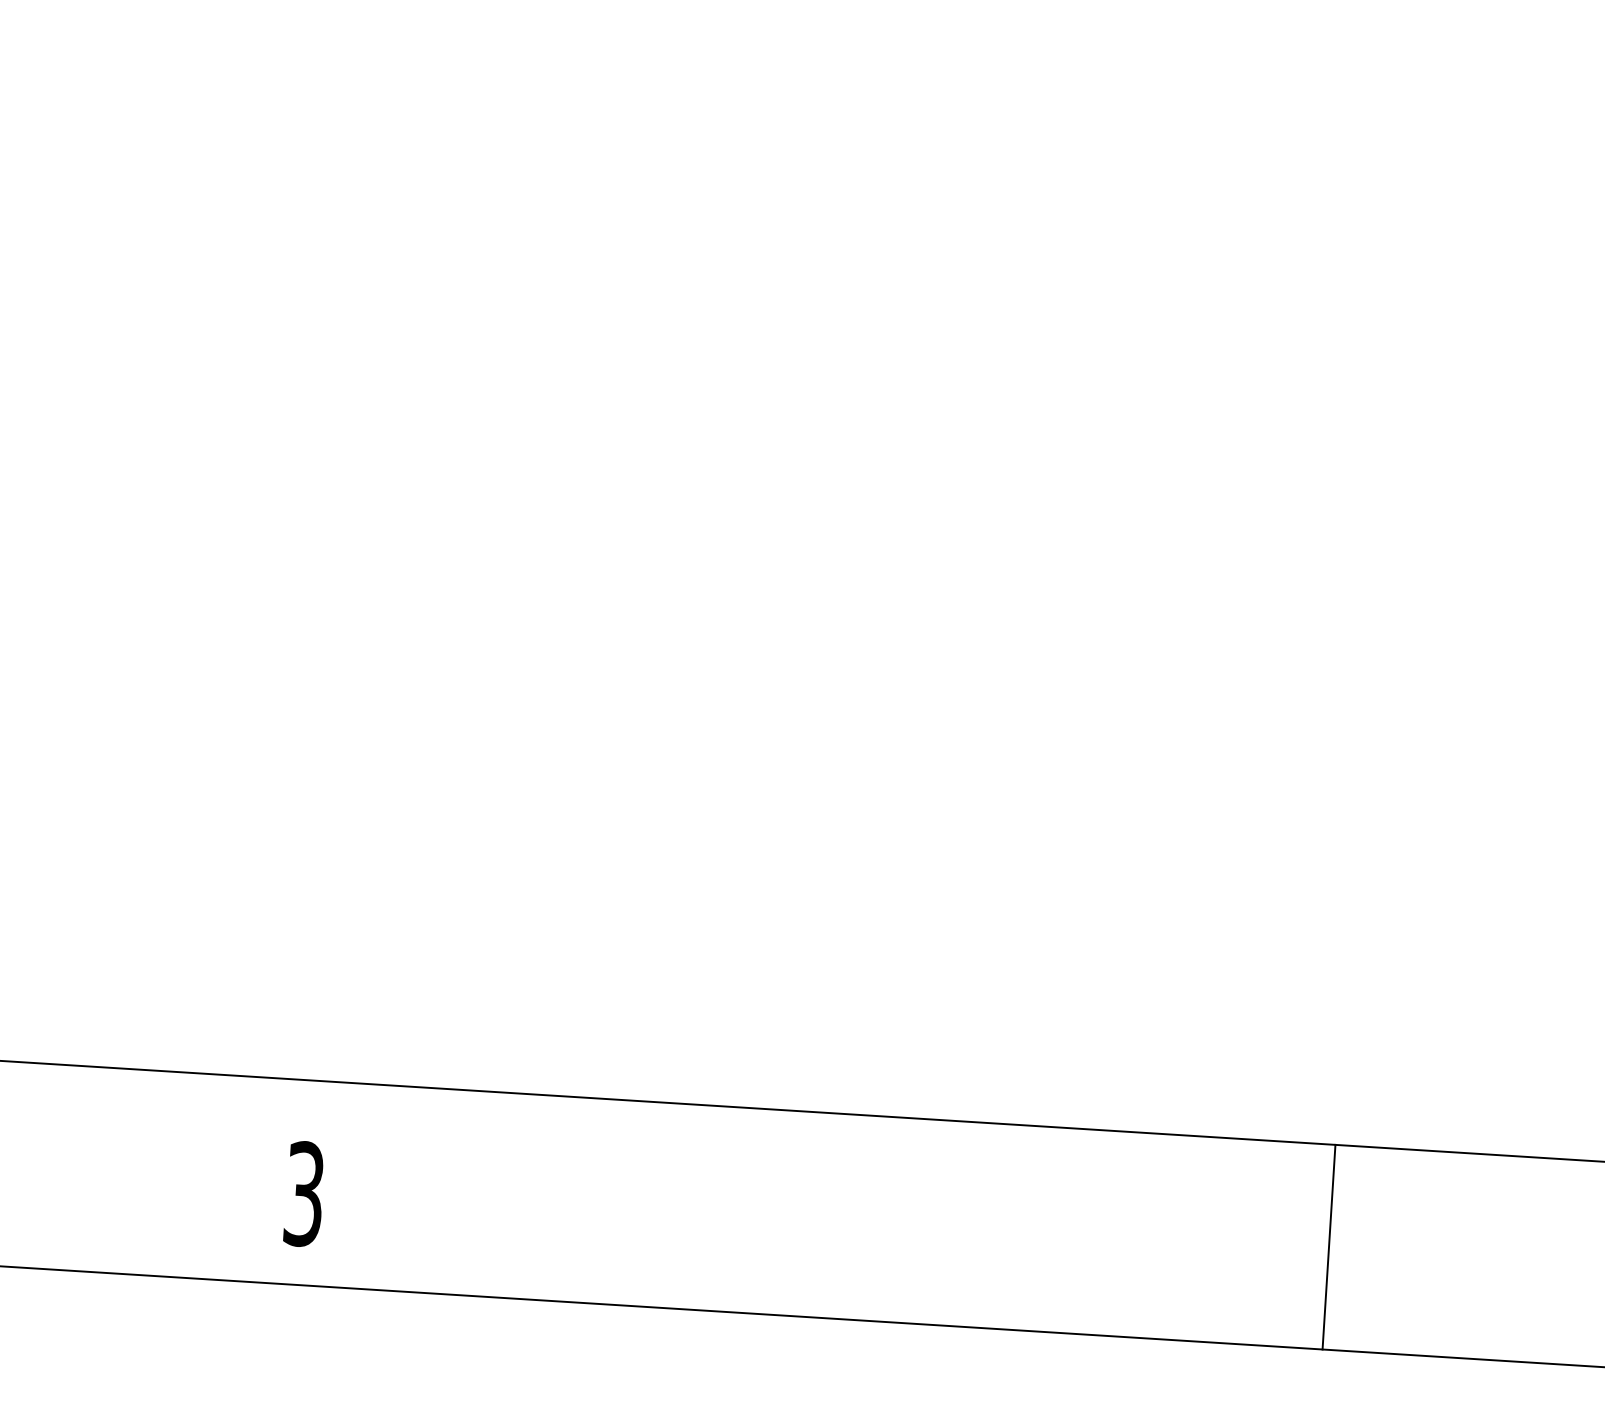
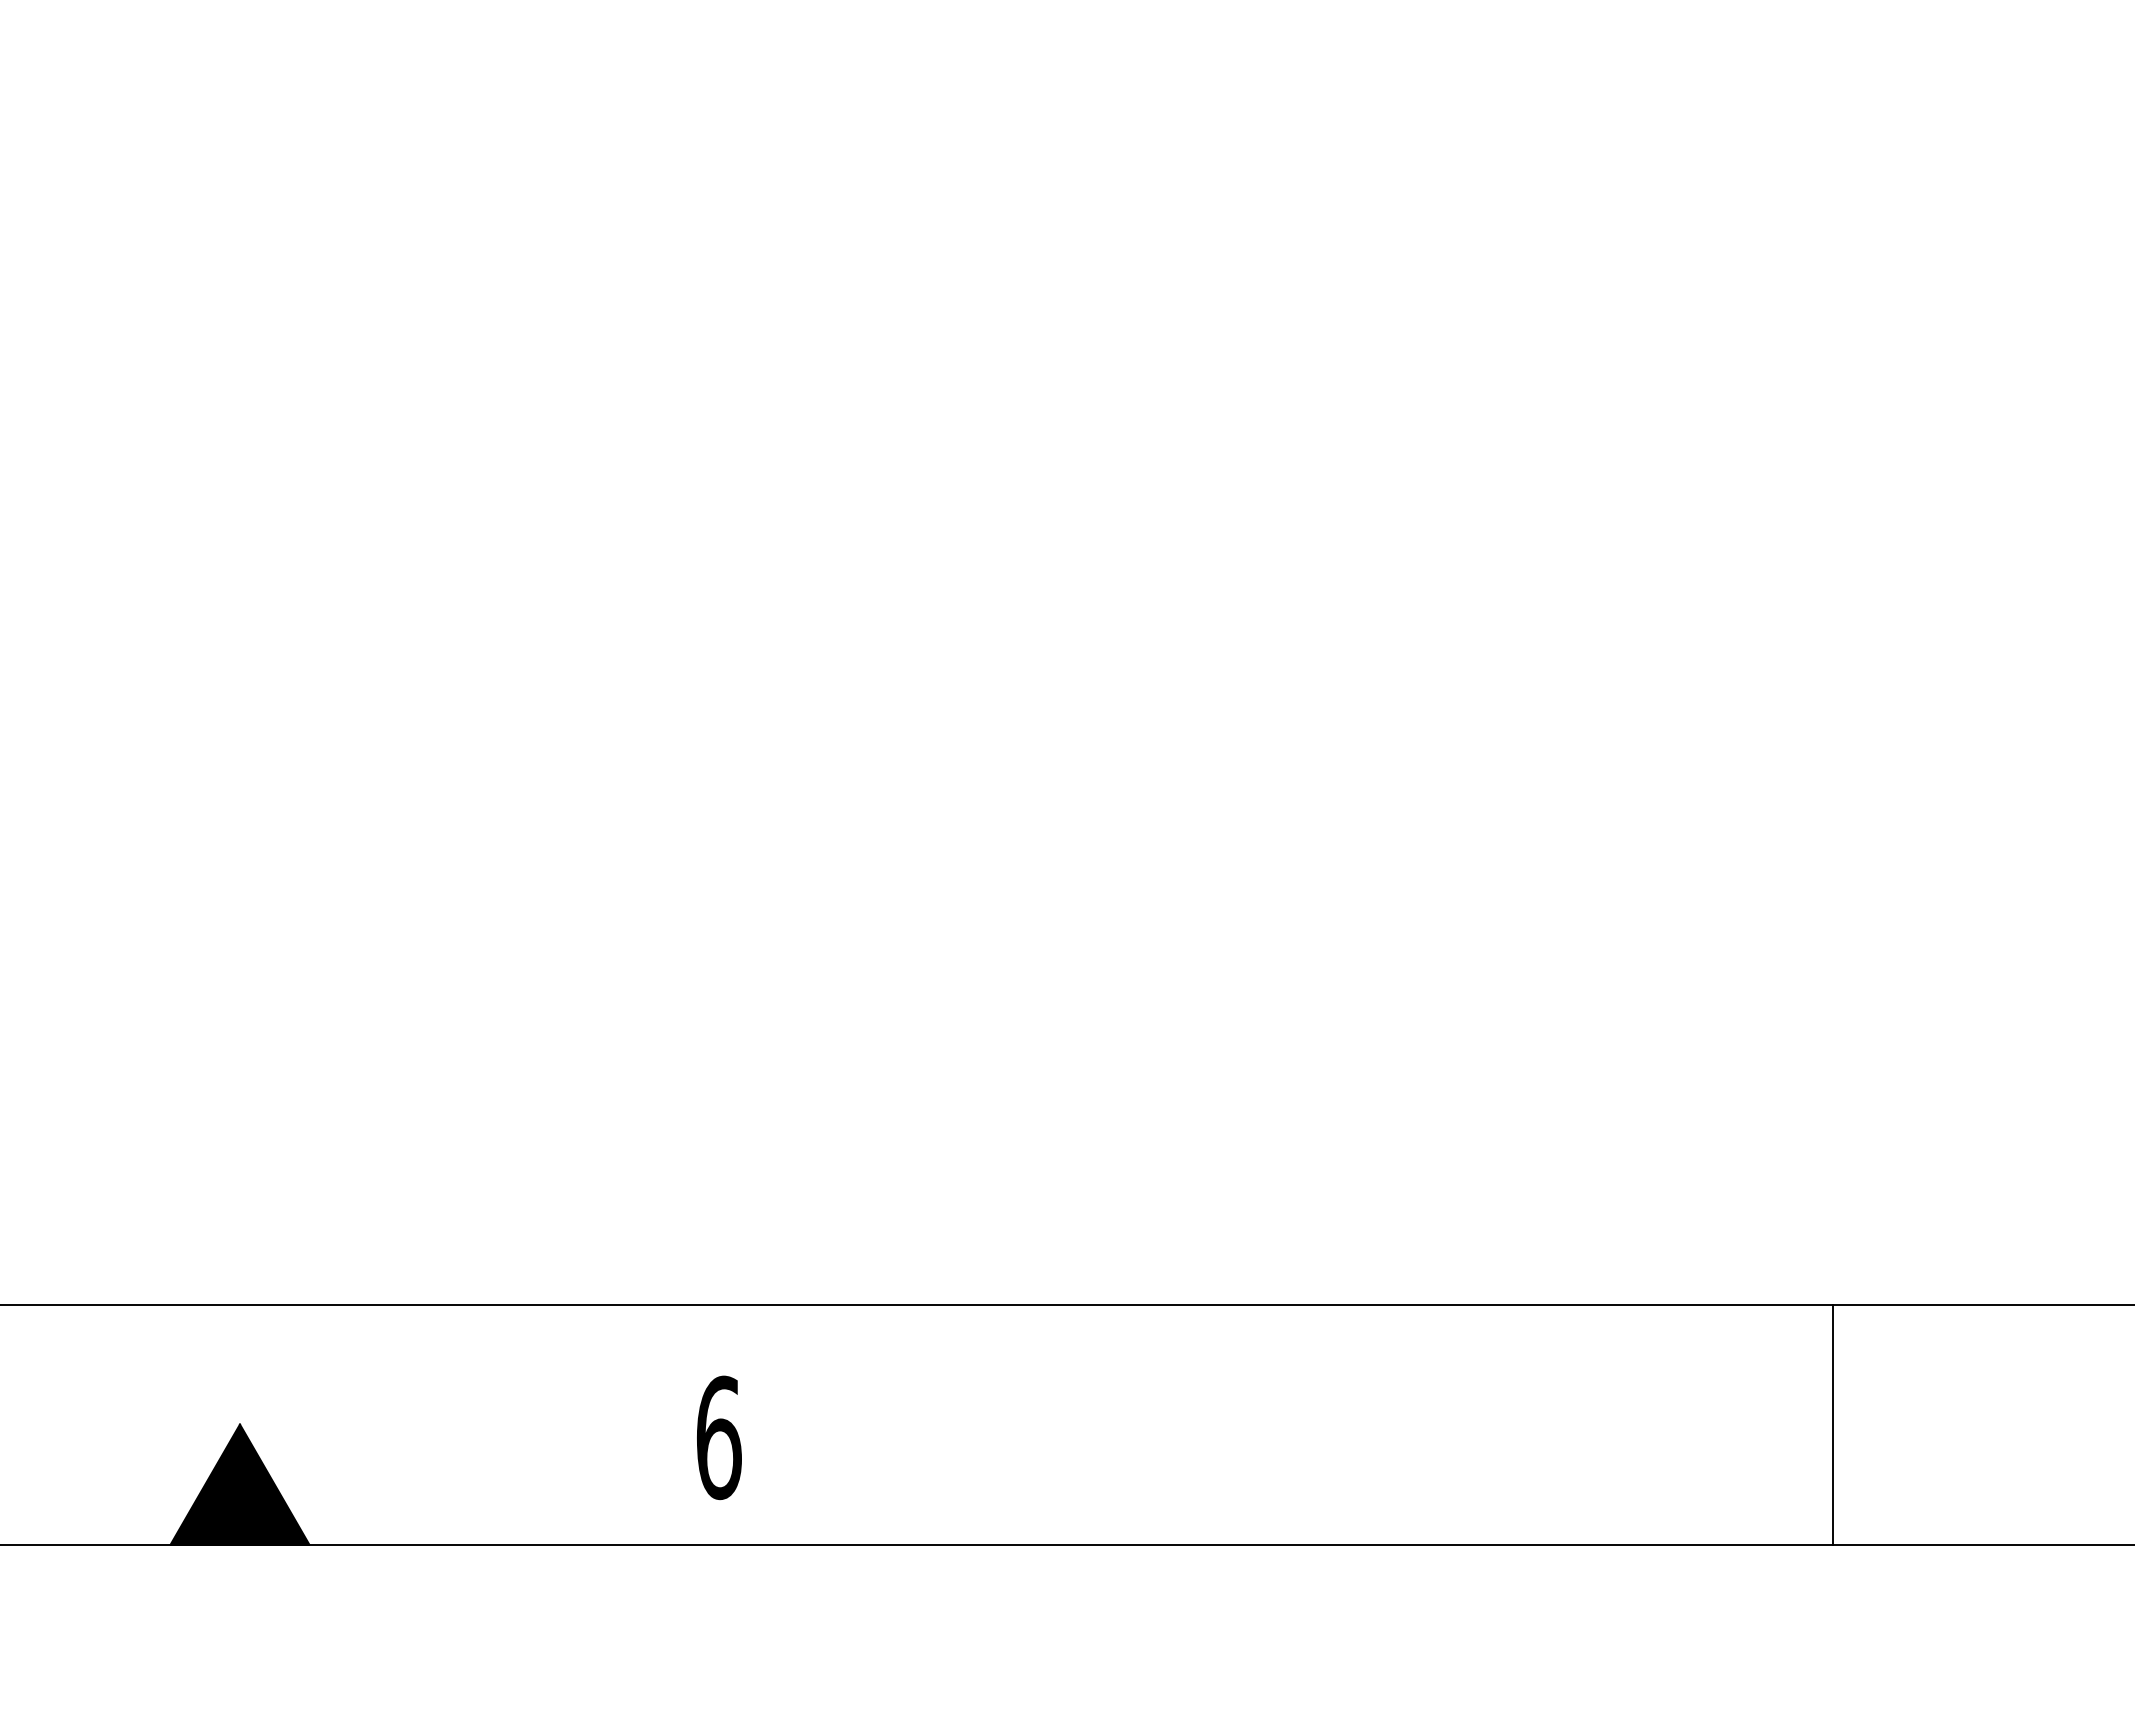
text: (304, 1193) -> (719, 1437), 3 -> 6
line: (1328, 1247) -> (1832, 1424), moved

